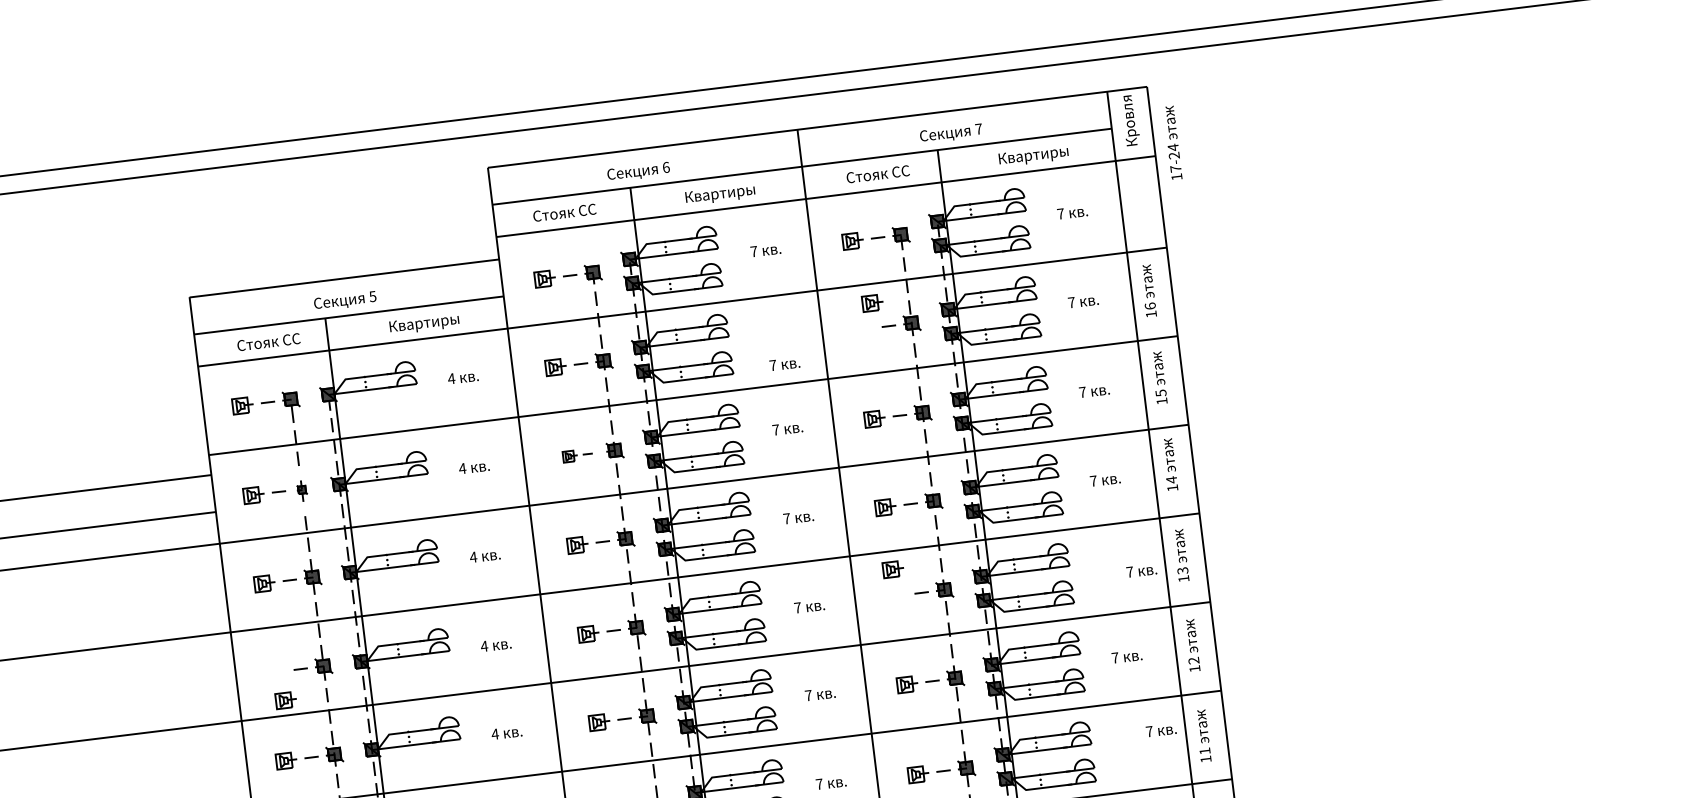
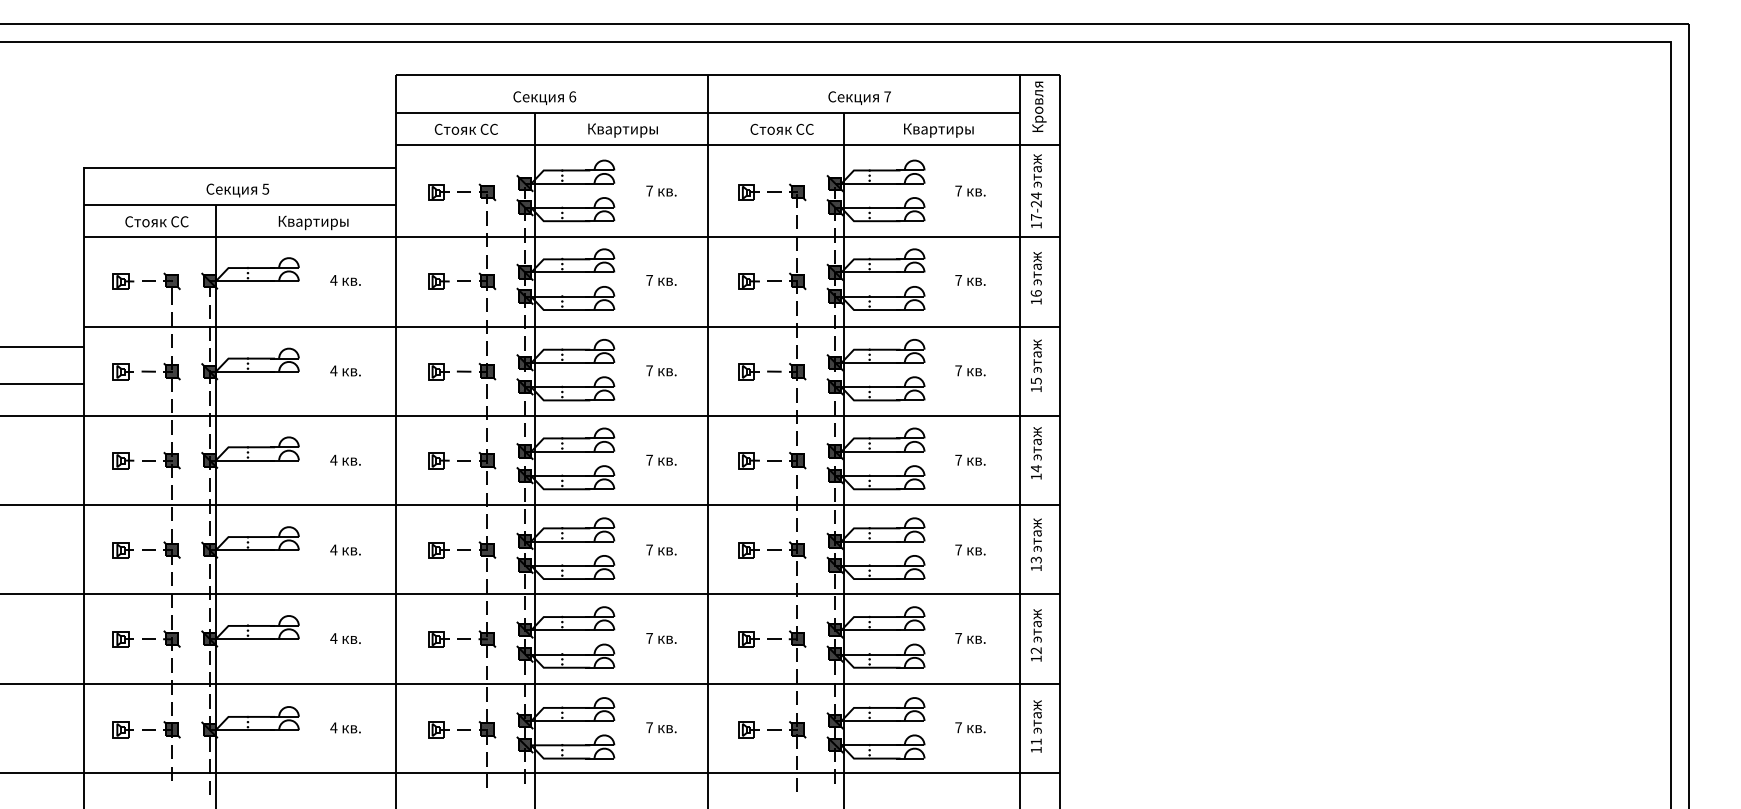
text: (1171, 143) -> (1035, 191), moved
part: (872, 303) -> (748, 281), moved
text: (784, 364) -> (661, 280), moved
part: (577, 455) -> (449, 371), size x1.43
part: (301, 491) -> (171, 373), size x1.67
part: (892, 569) -> (748, 550), moved
text: (1141, 570) -> (970, 549), moved
part: (285, 700) -> (122, 550), moved
text: (1161, 730) -> (970, 727), moved

